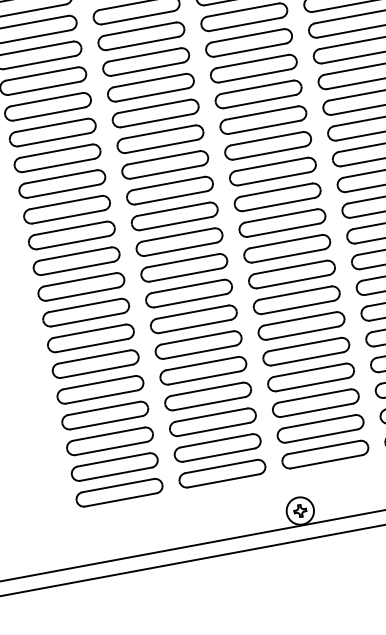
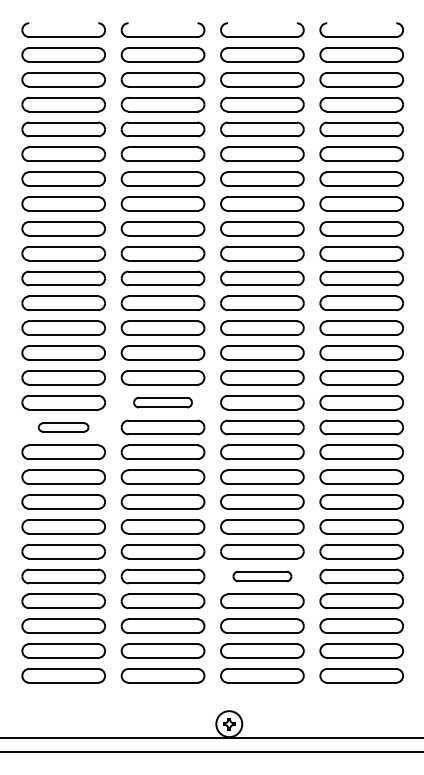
part: (169, 190) -> (162, 402), size x0.7
part: (71, 235) -> (63, 427), size x0.6
part: (306, 351) -> (262, 576), size x0.7

